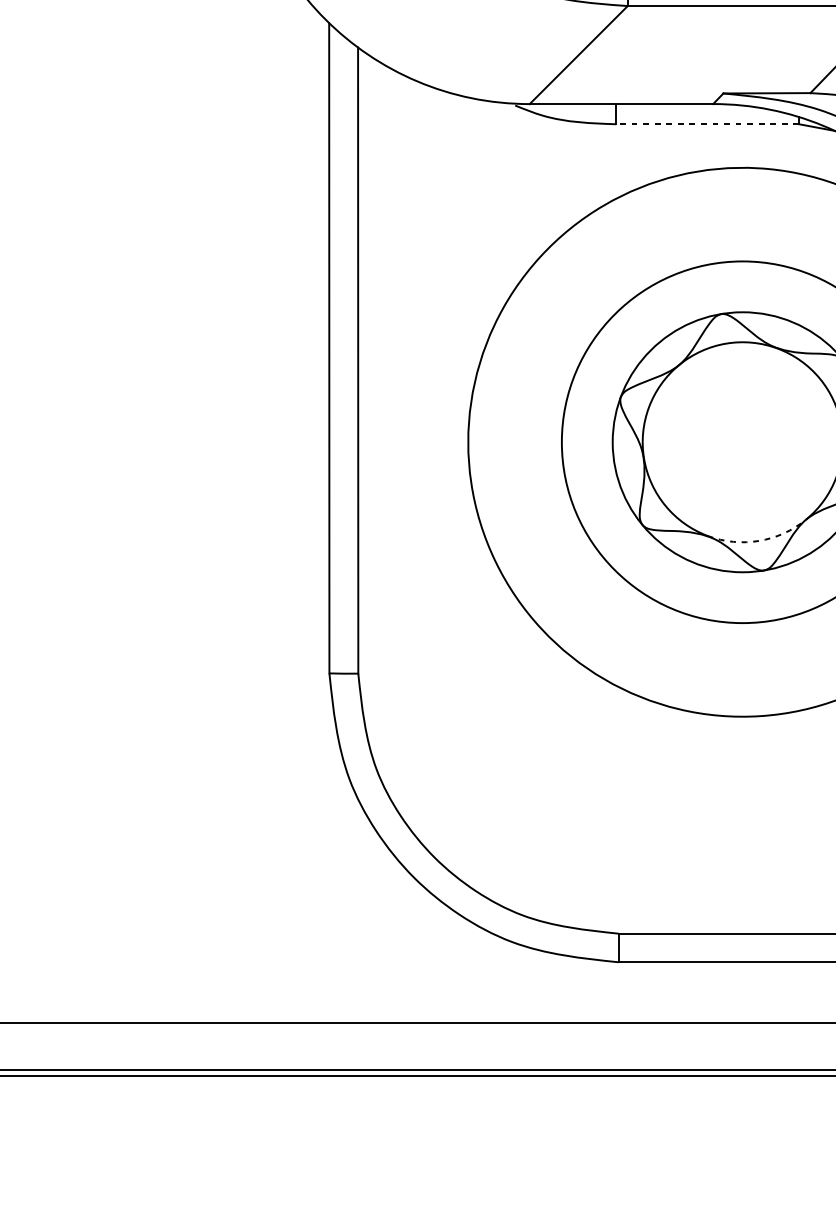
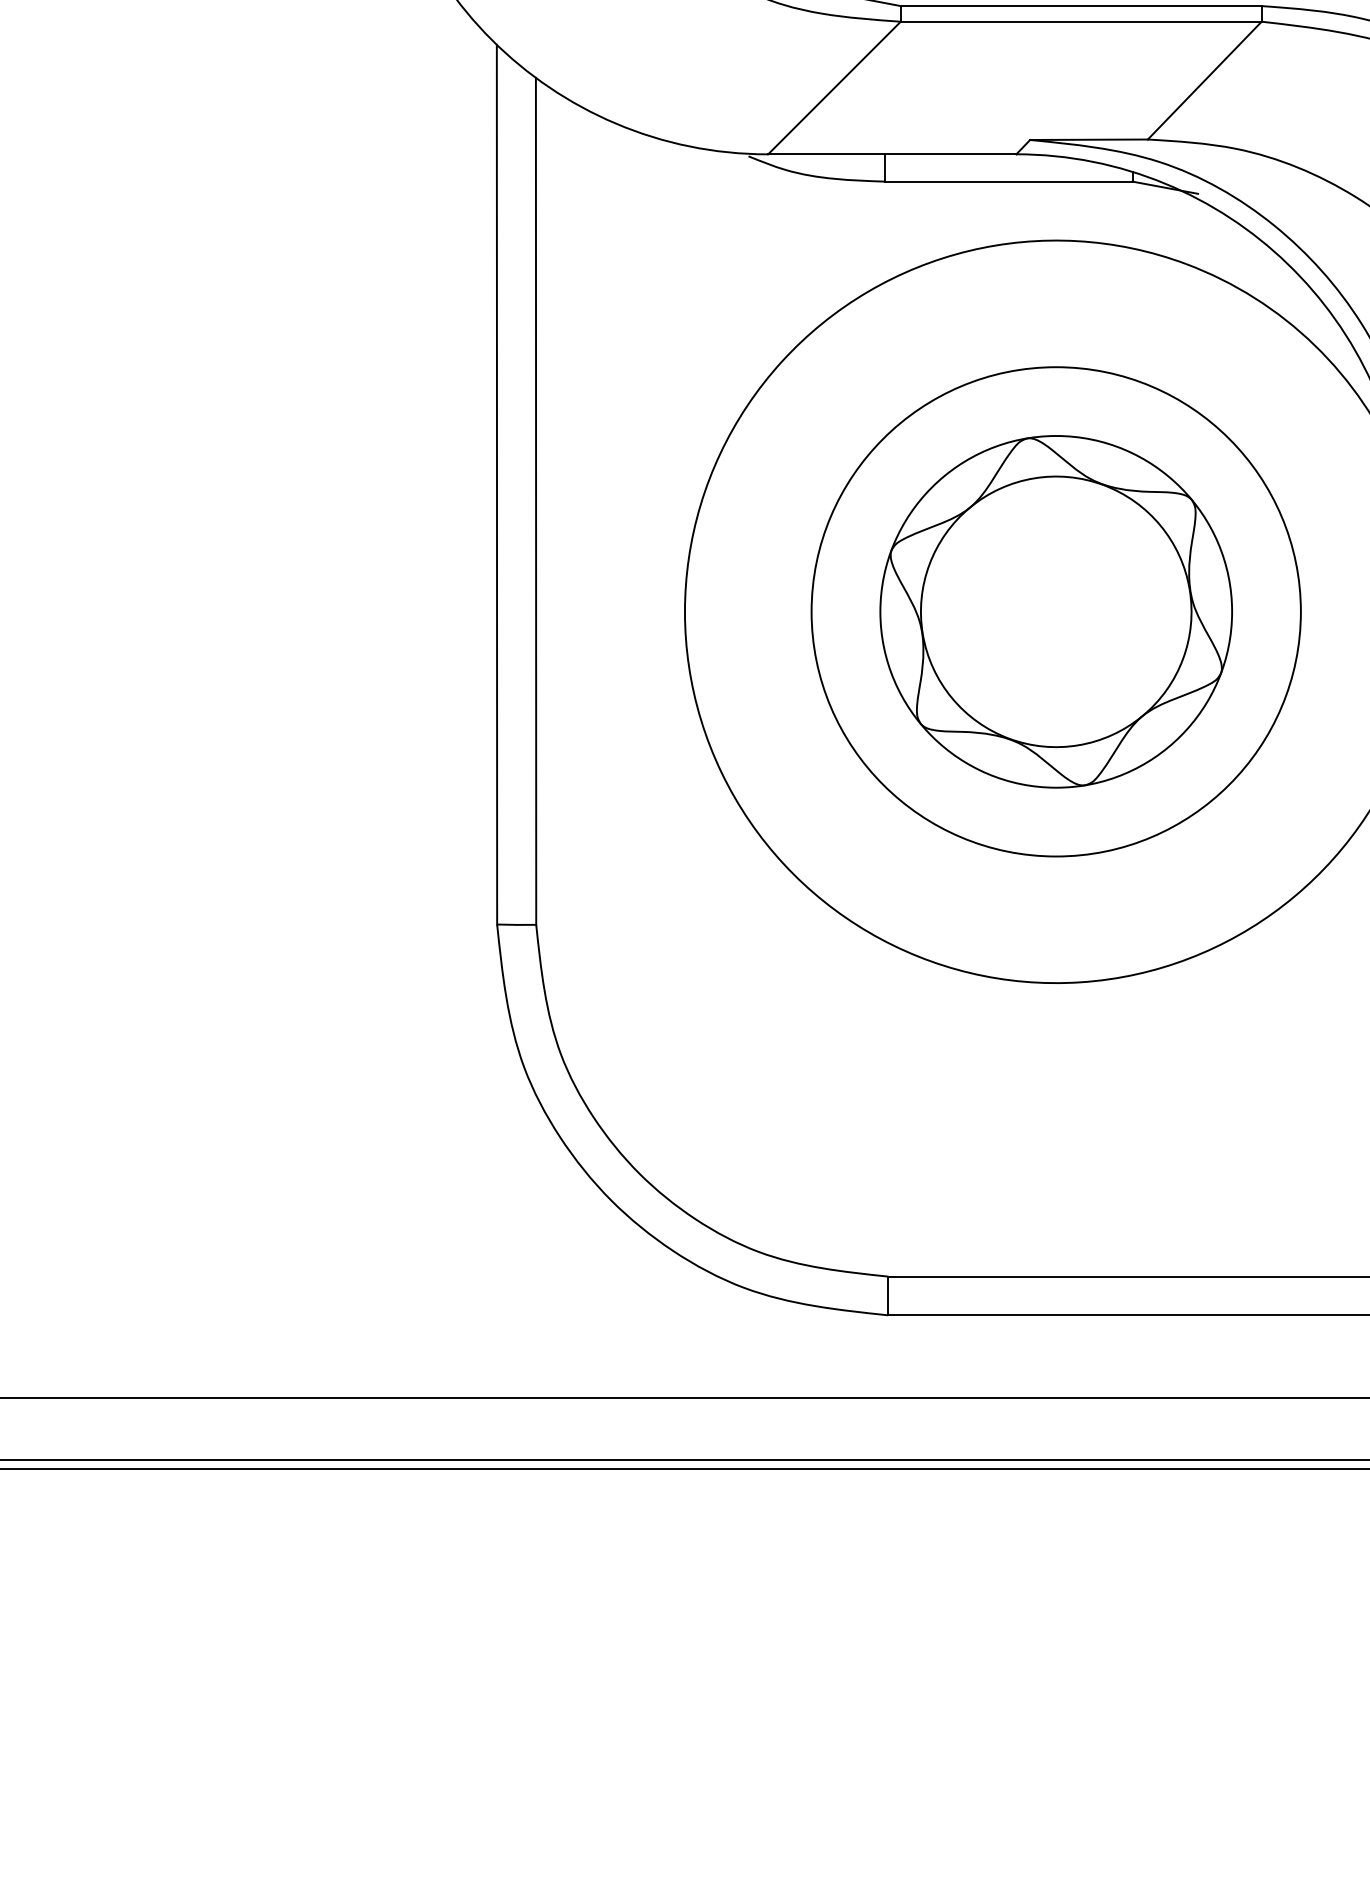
line: (707, 124) -> (1008, 181), dashed -> solid
arc: (759, 541) -> (1078, 745), dashed -> solid

